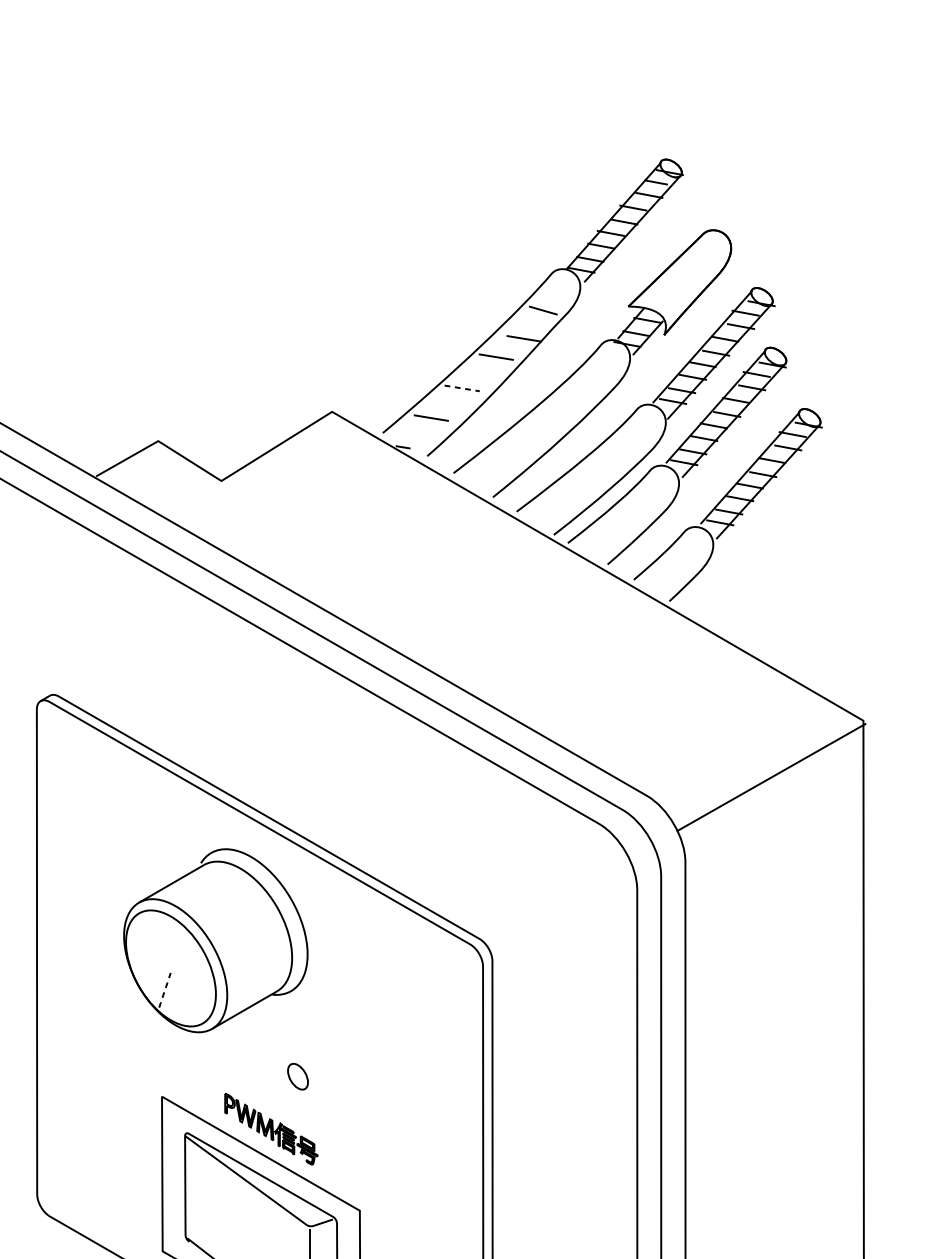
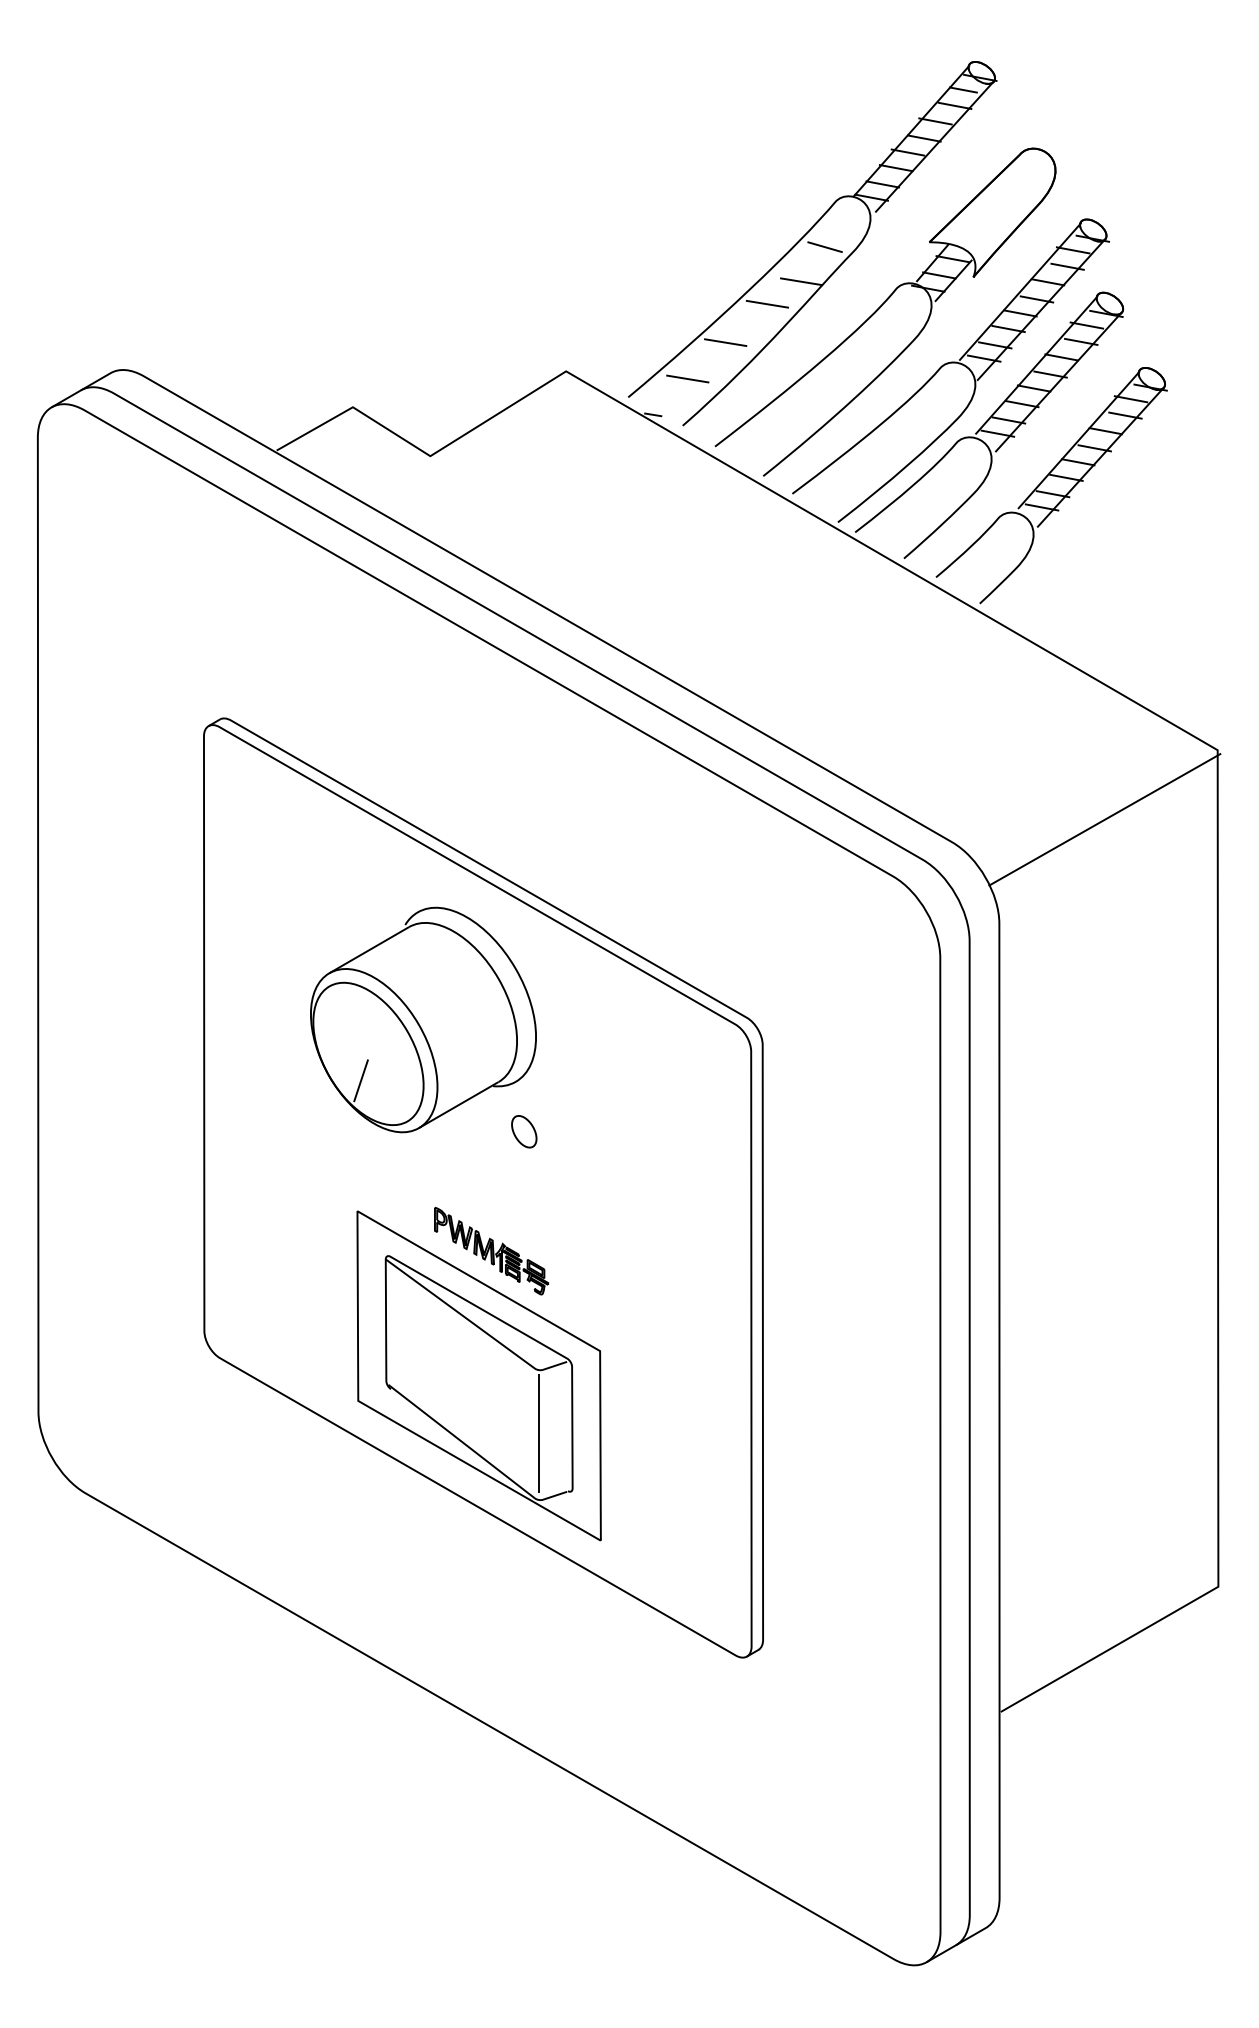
line: (462, 388) -> (725, 342), dashed -> solid
line: (165, 990) -> (361, 1080), dashed -> solid
part: (298, 1076) -> (524, 1131), moved

